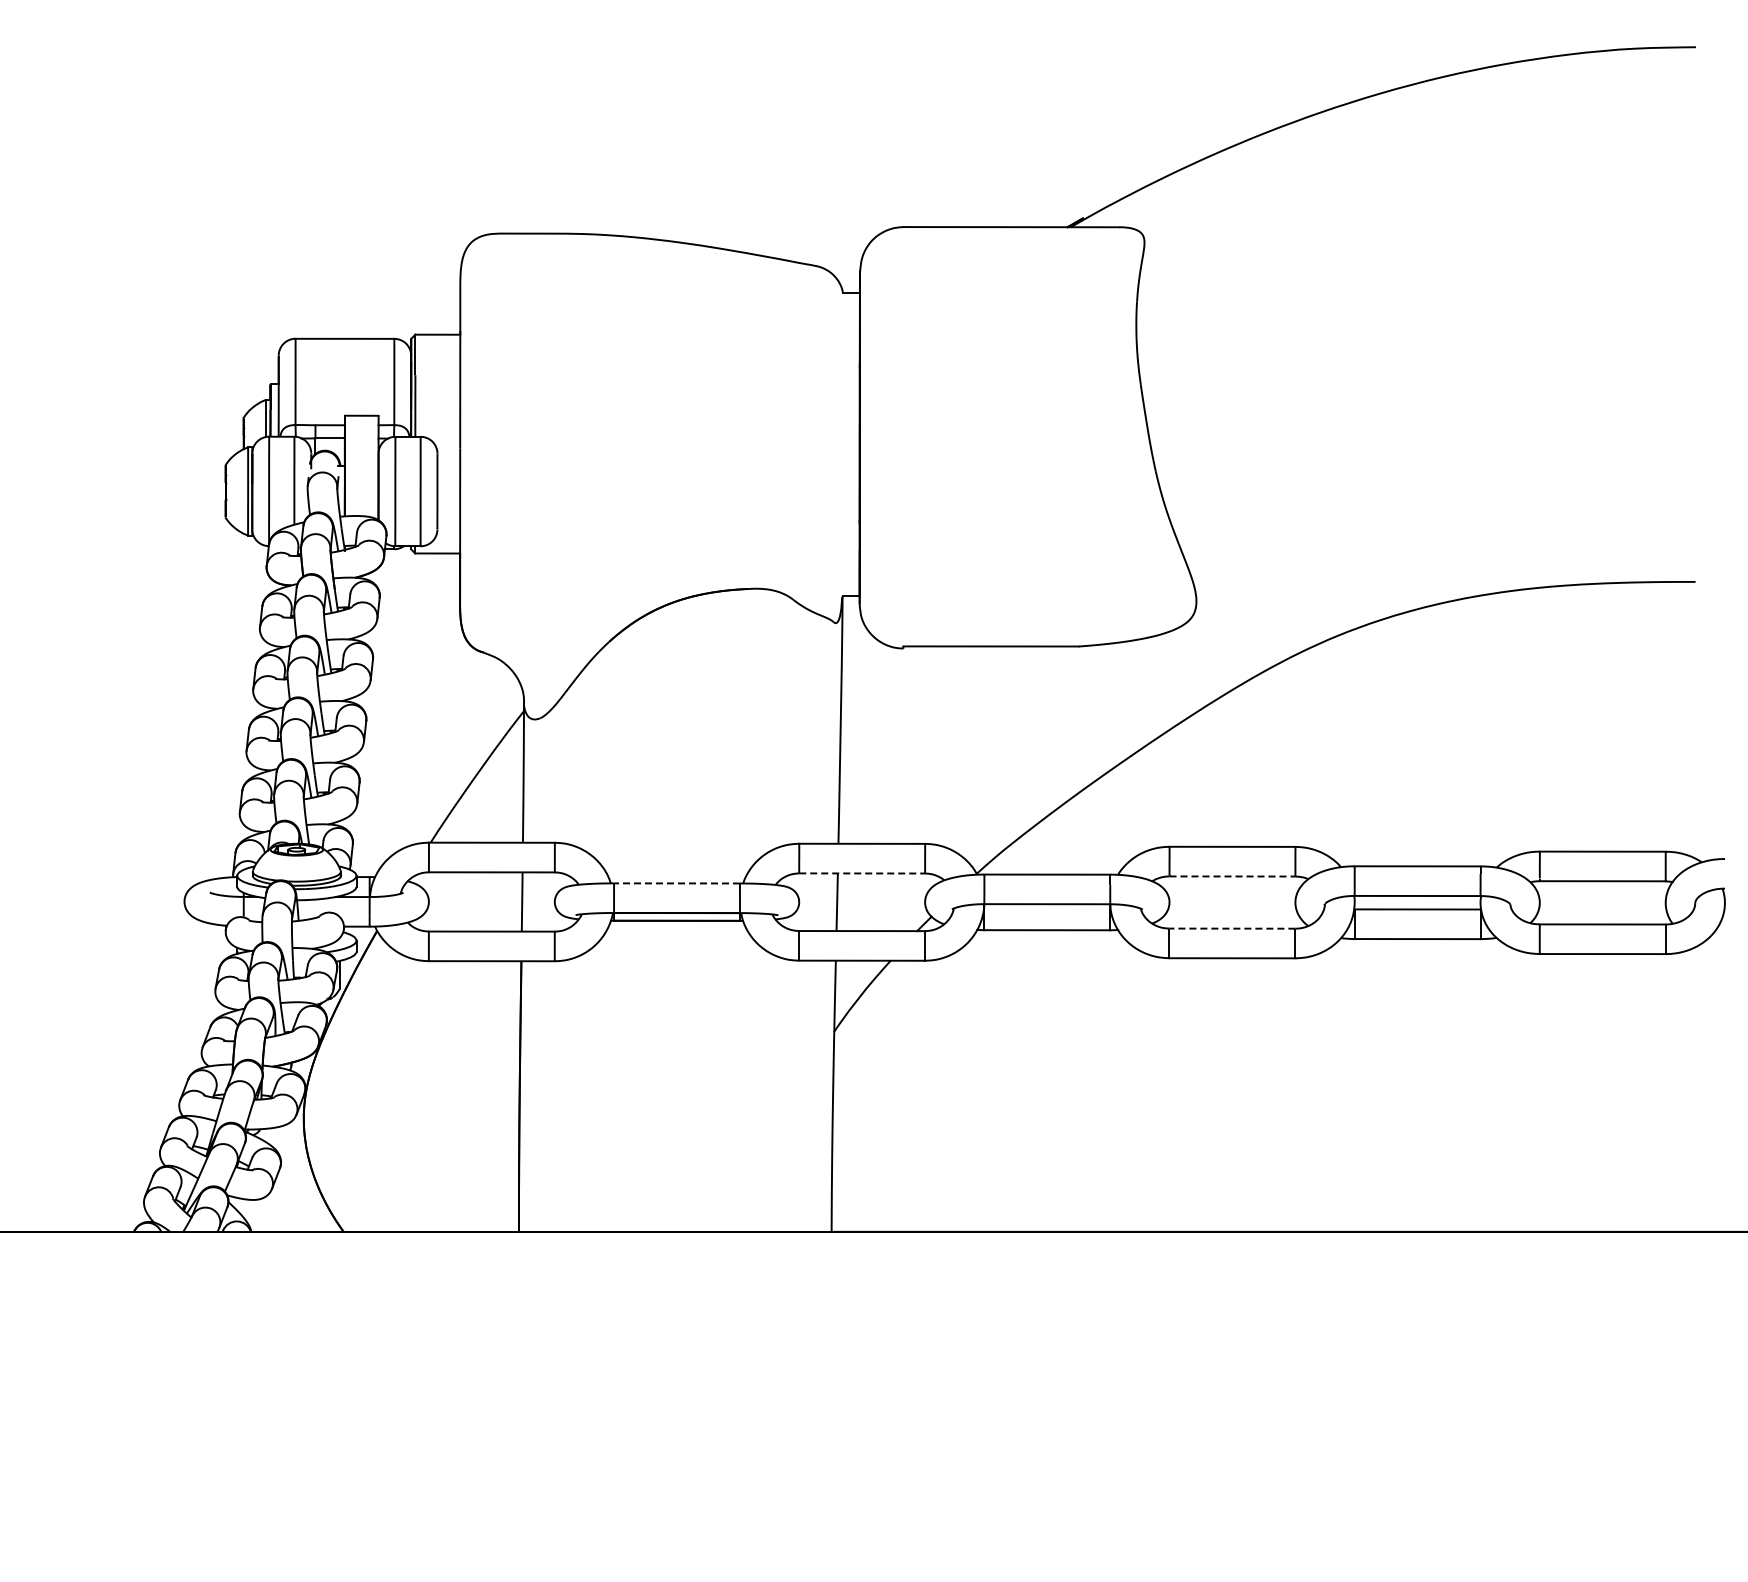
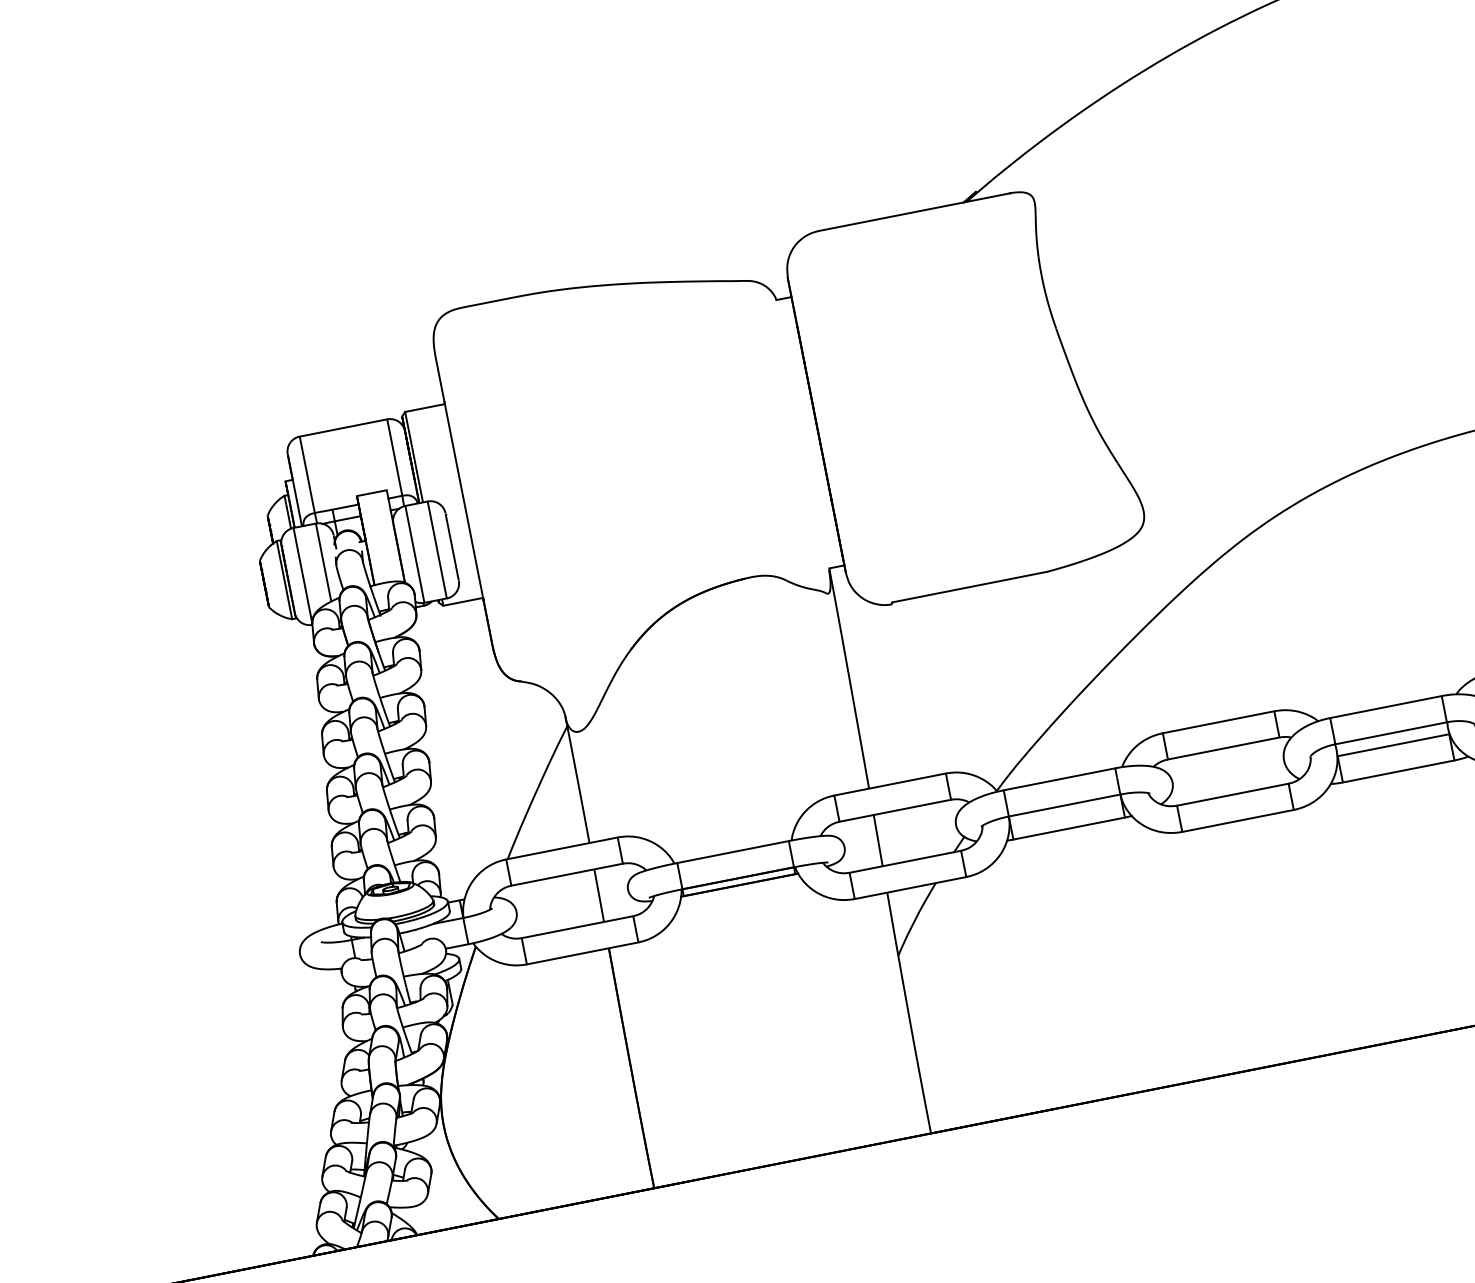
line: (862, 873) -> (895, 810), dashed -> solid
line: (1232, 876) -> (1223, 748), dashed -> solid
line: (677, 883) -> (733, 852), dashed -> solid
line: (1232, 928) -> (1232, 794), dashed -> solid

